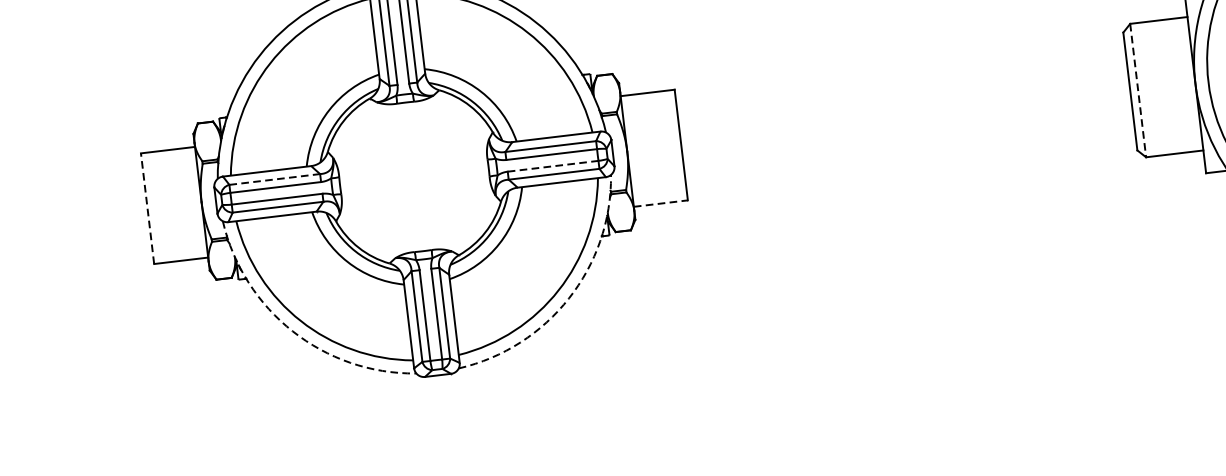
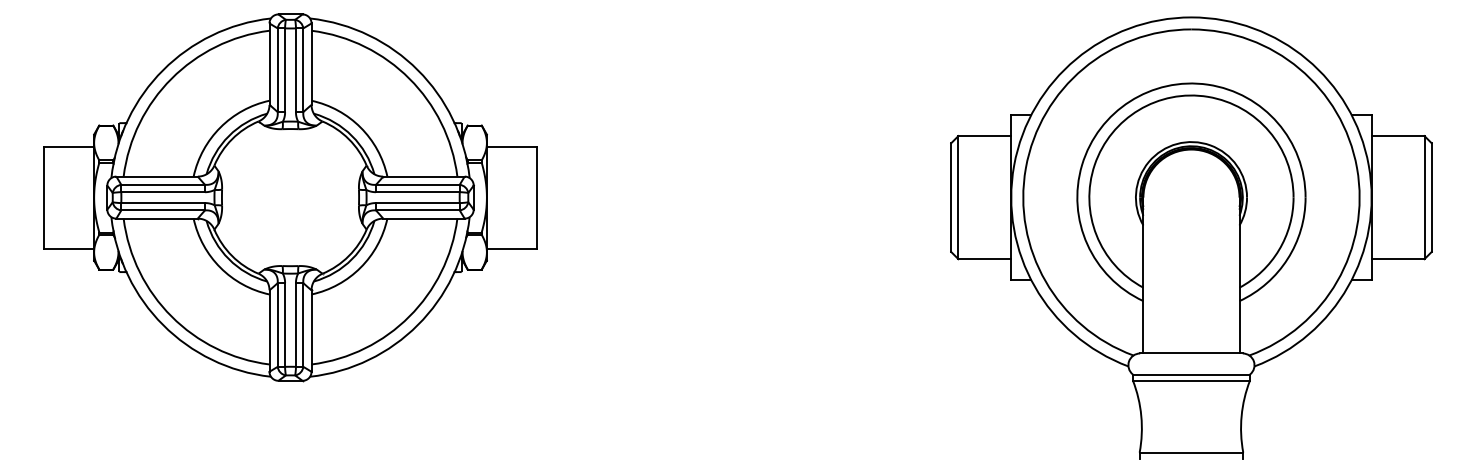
line: (1138, 90) -> (958, 197), dashed -> solid
line: (552, 166) -> (417, 203), dashed -> solid
line: (275, 179) -> (163, 184), dashed -> solid
line: (660, 203) -> (511, 248), dashed -> solid
line: (147, 208) -> (44, 197), dashed -> solid
arc: (568, 299) -> (417, 325), dashed -> solid
arc: (293, 331) -> (163, 325), dashed -> solid

